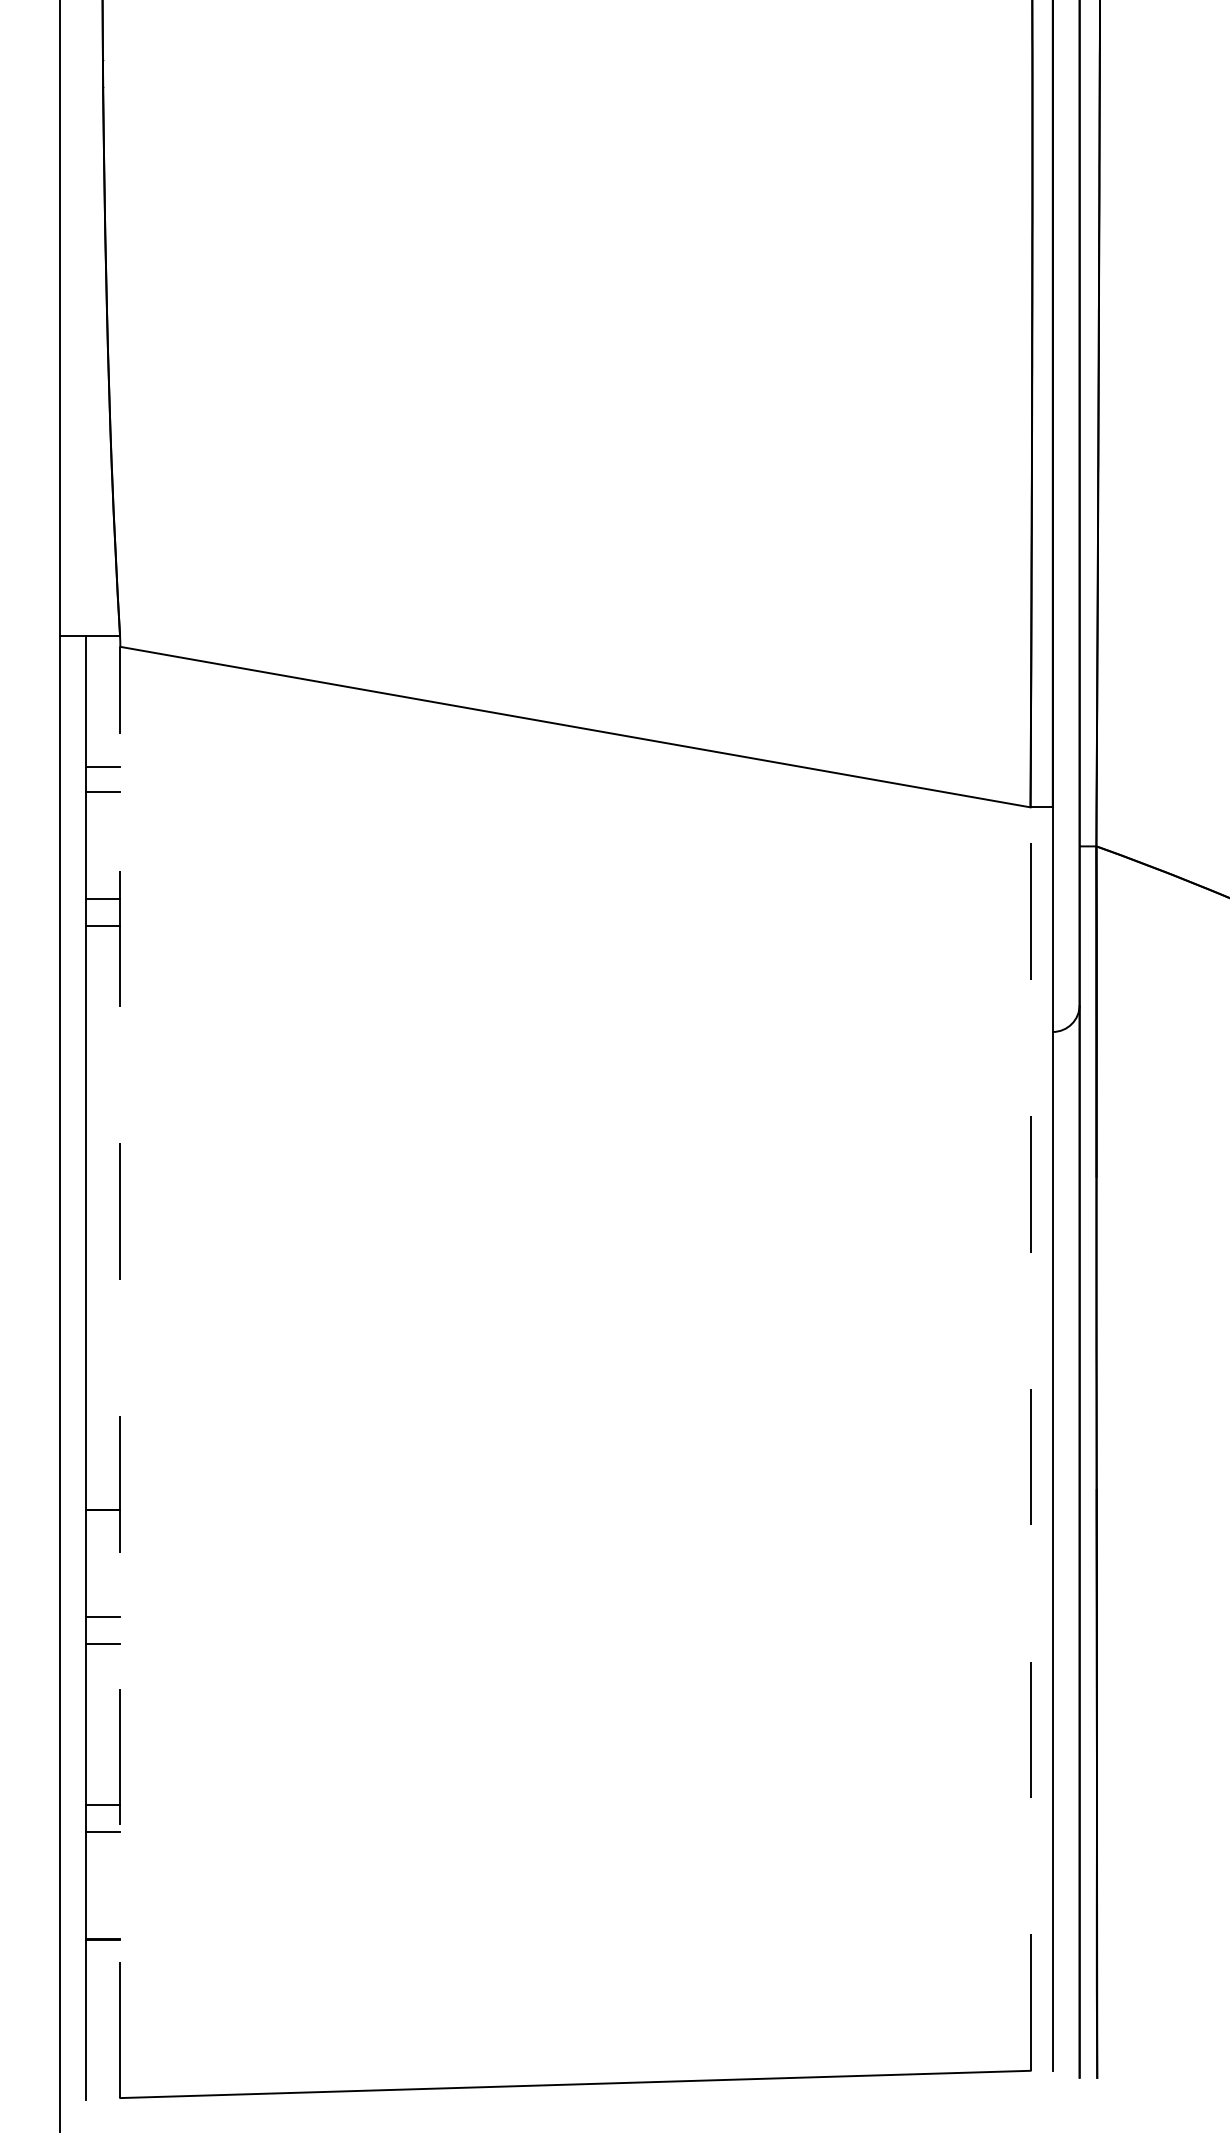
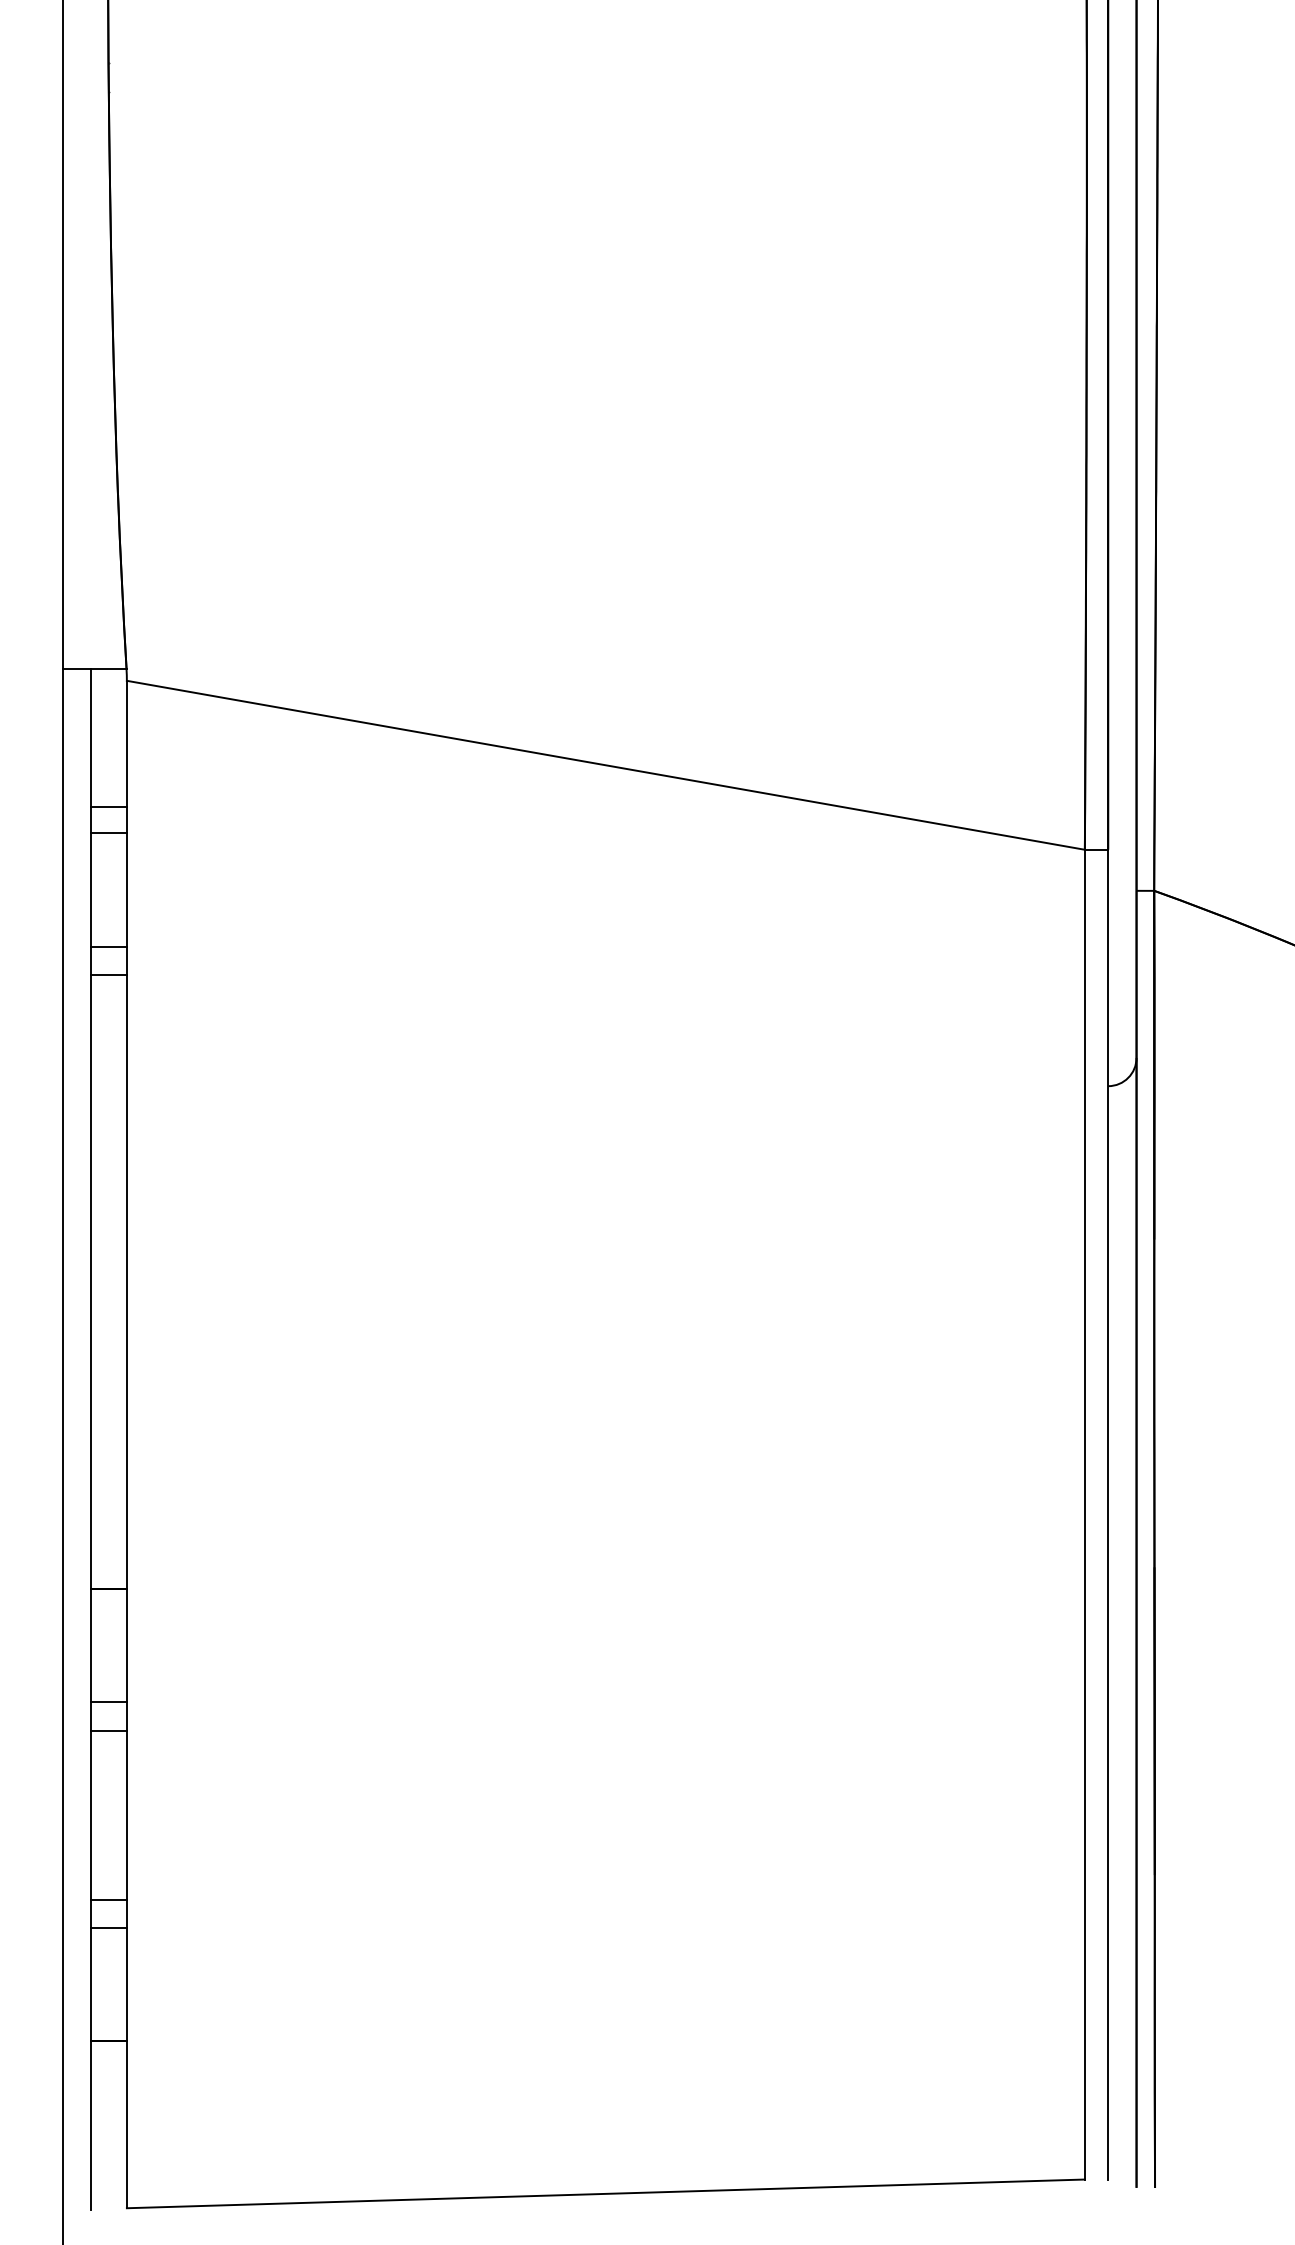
line: (120, 1372) -> (127, 1444), dashed -> solid
line: (1030, 1439) -> (1084, 1515), dashed -> solid

